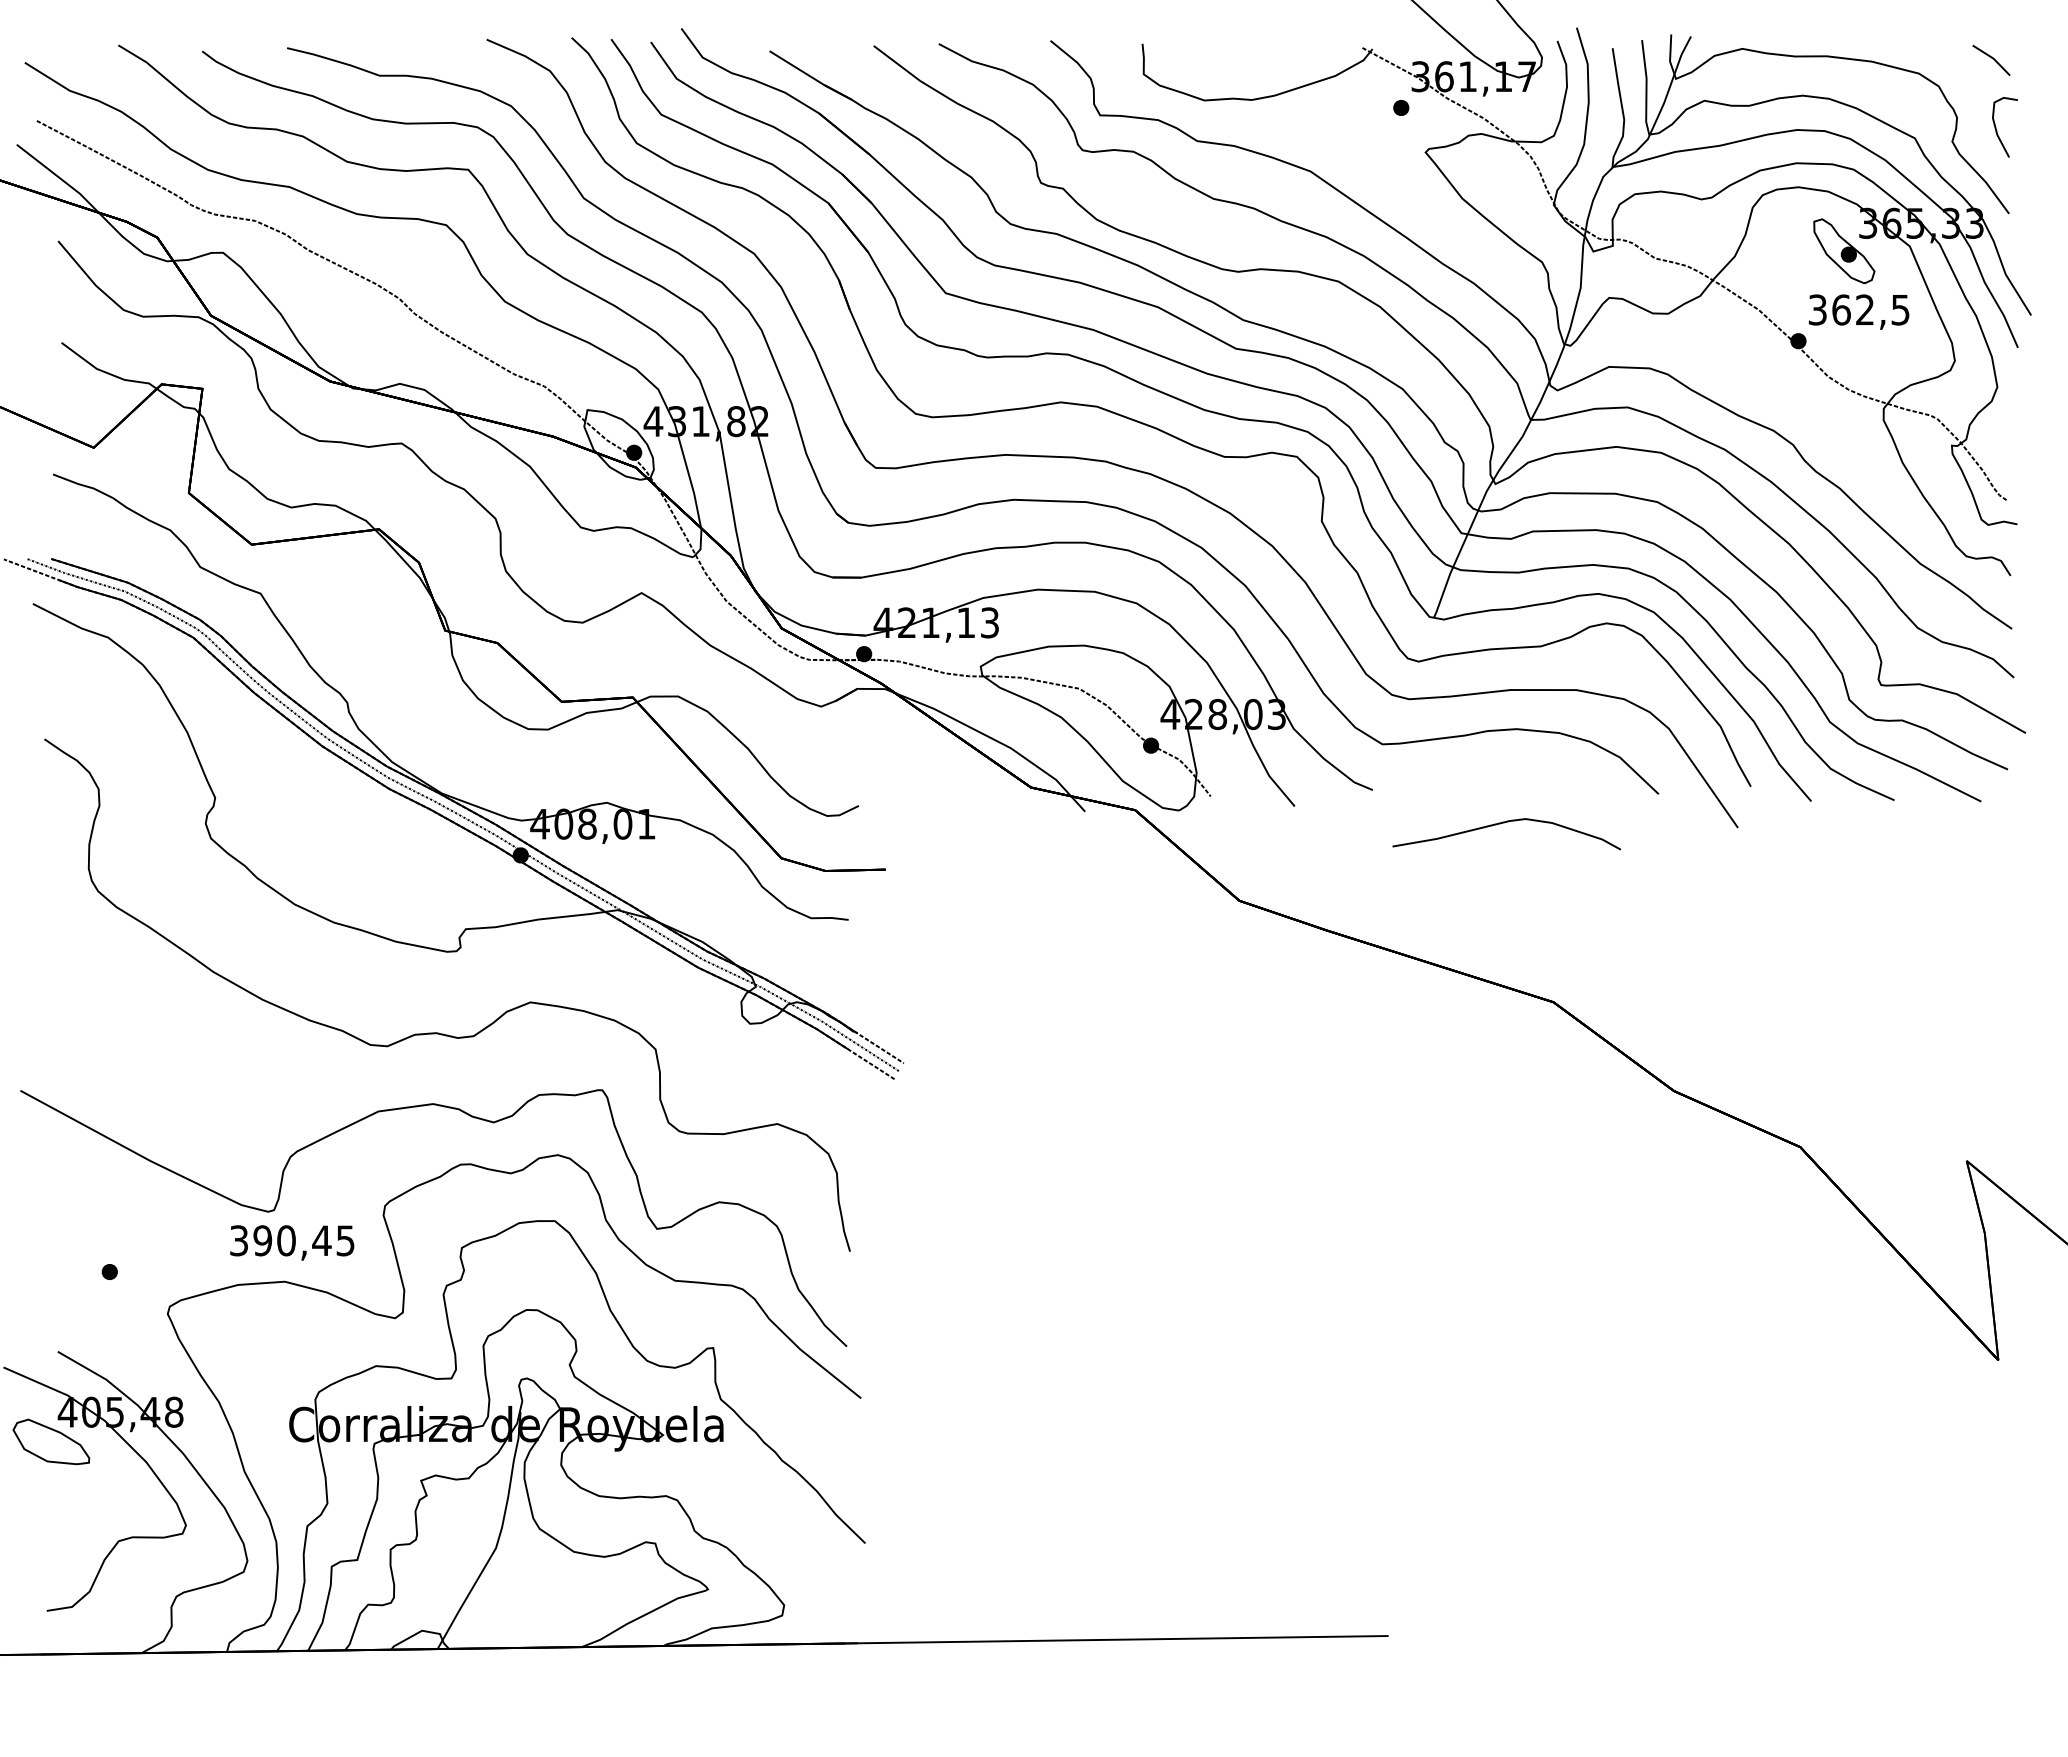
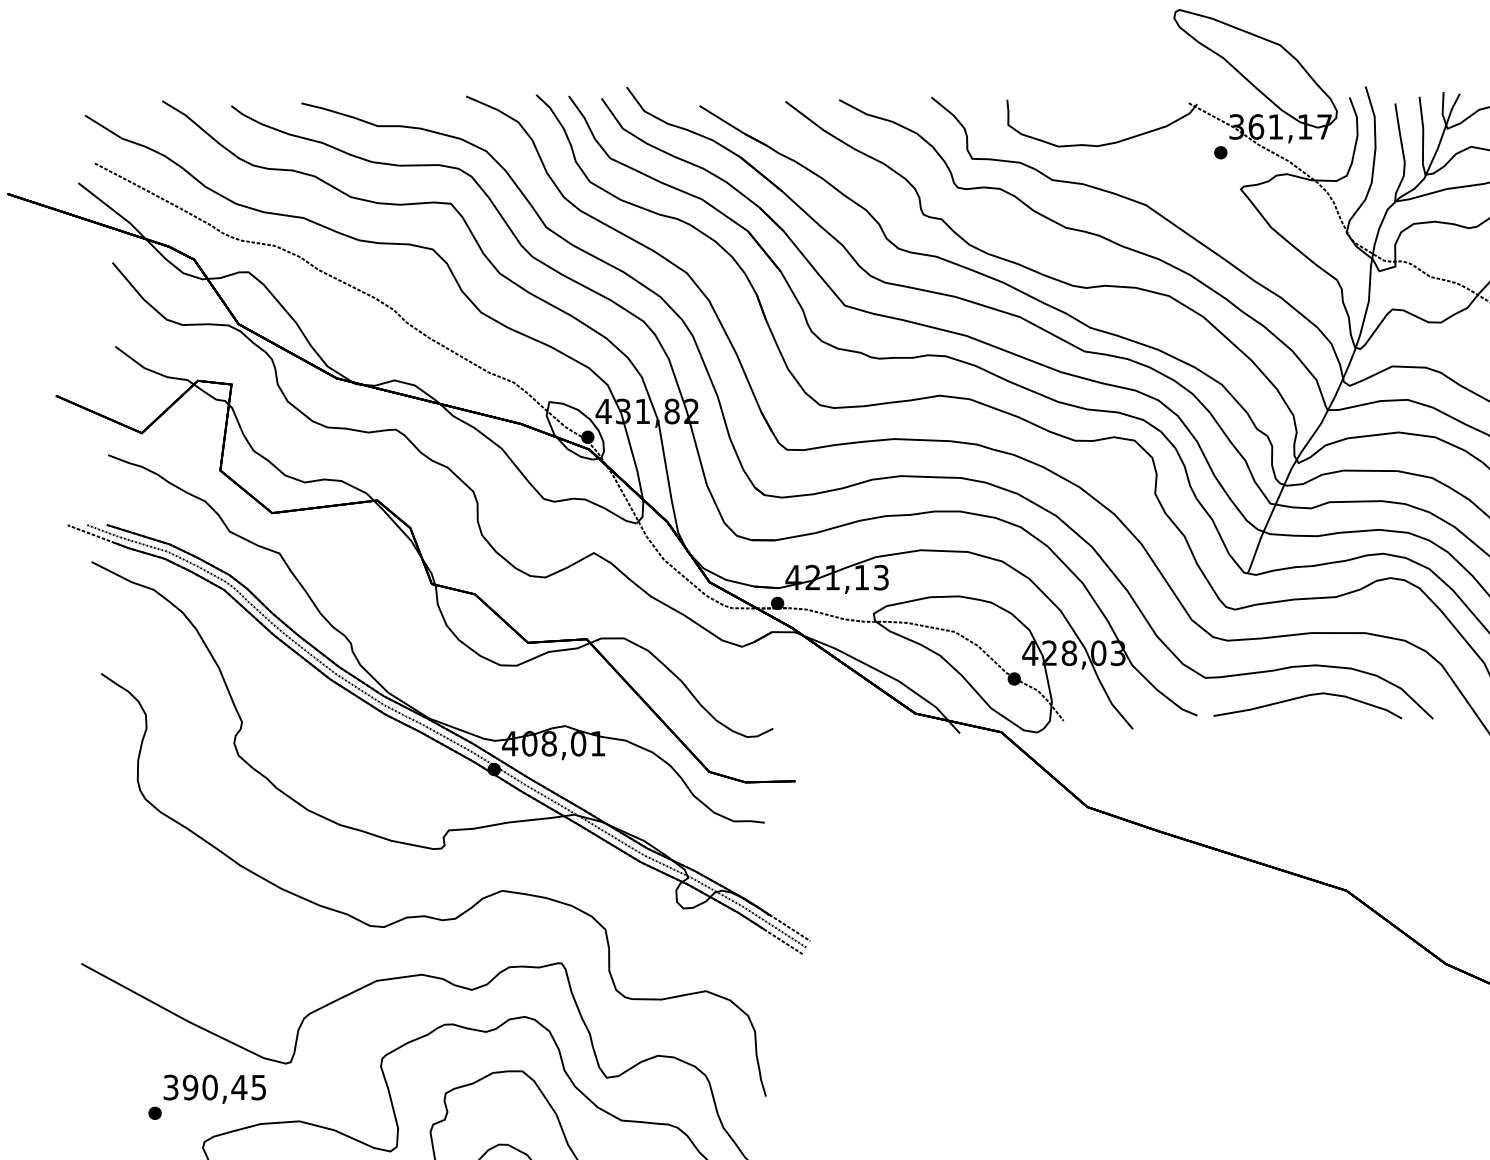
curve: (1504, 823) -> (1306, 697), moved
text: (292, 1242) -> (215, 1088), moved

